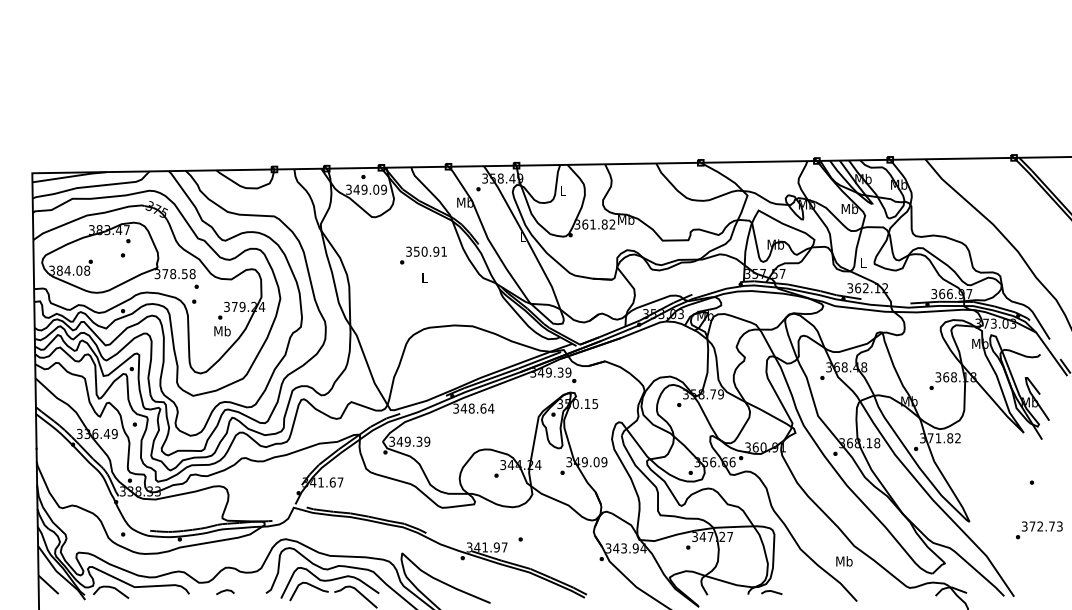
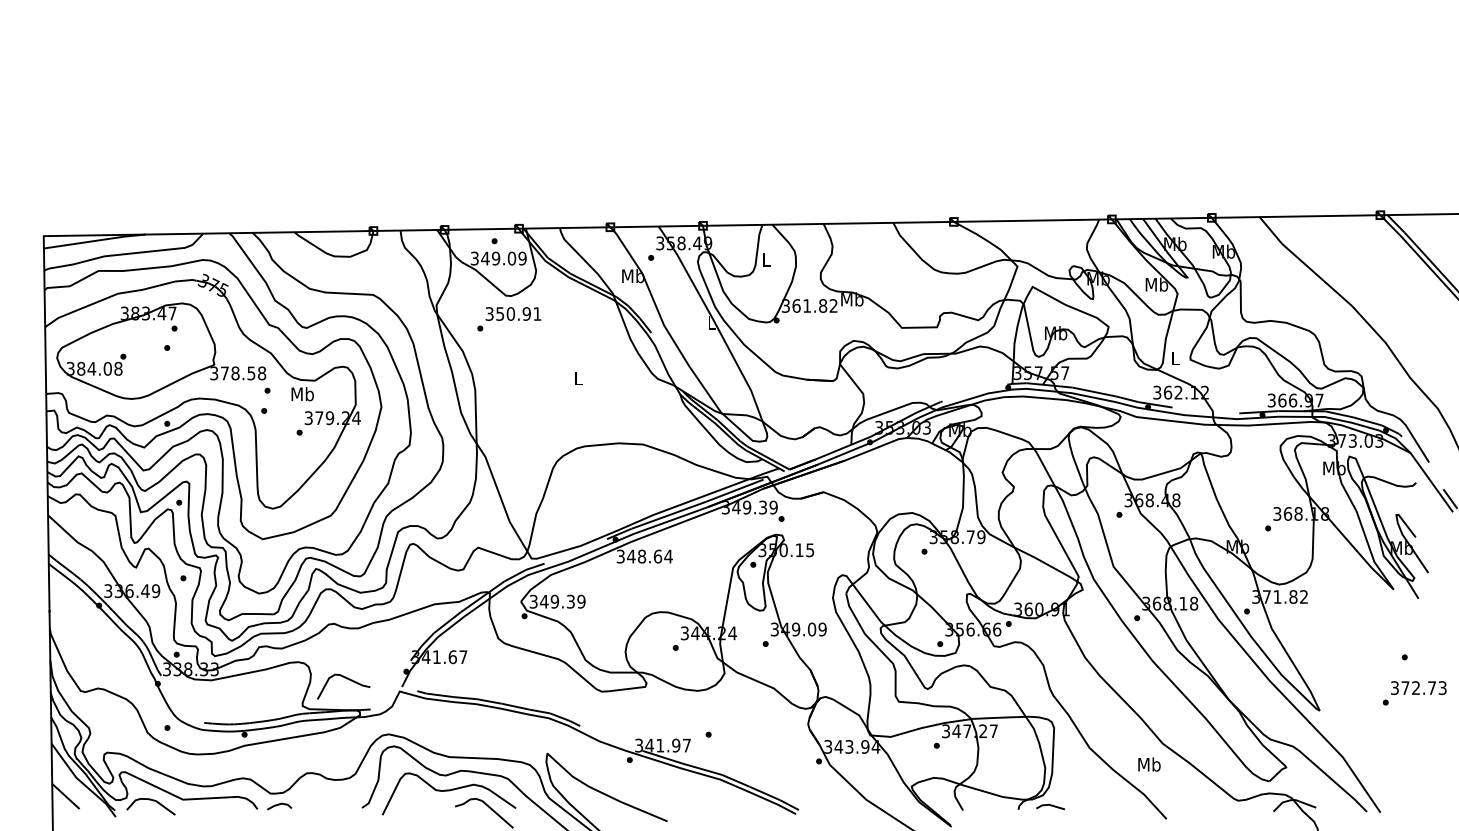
text: (423, 255) -> (509, 319), moved
text: (222, 331) -> (302, 394), moved
text: (1039, 530) -> (1414, 693), moved
curve: (311, 586) -> (346, 679), moved
line: (225, 591) -> (279, 805), moved

